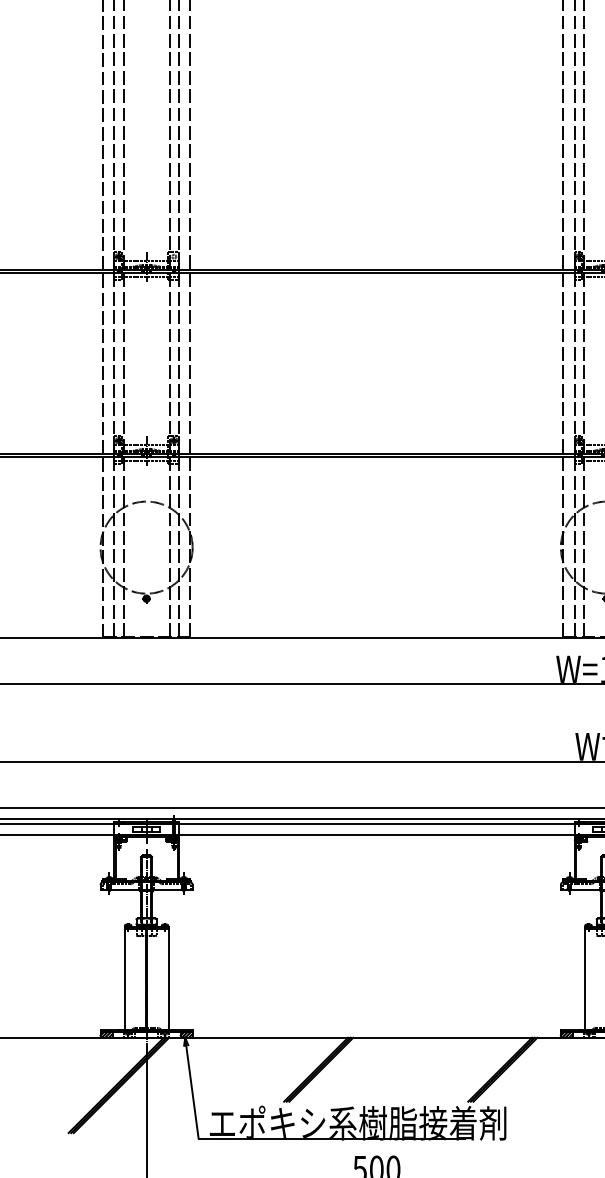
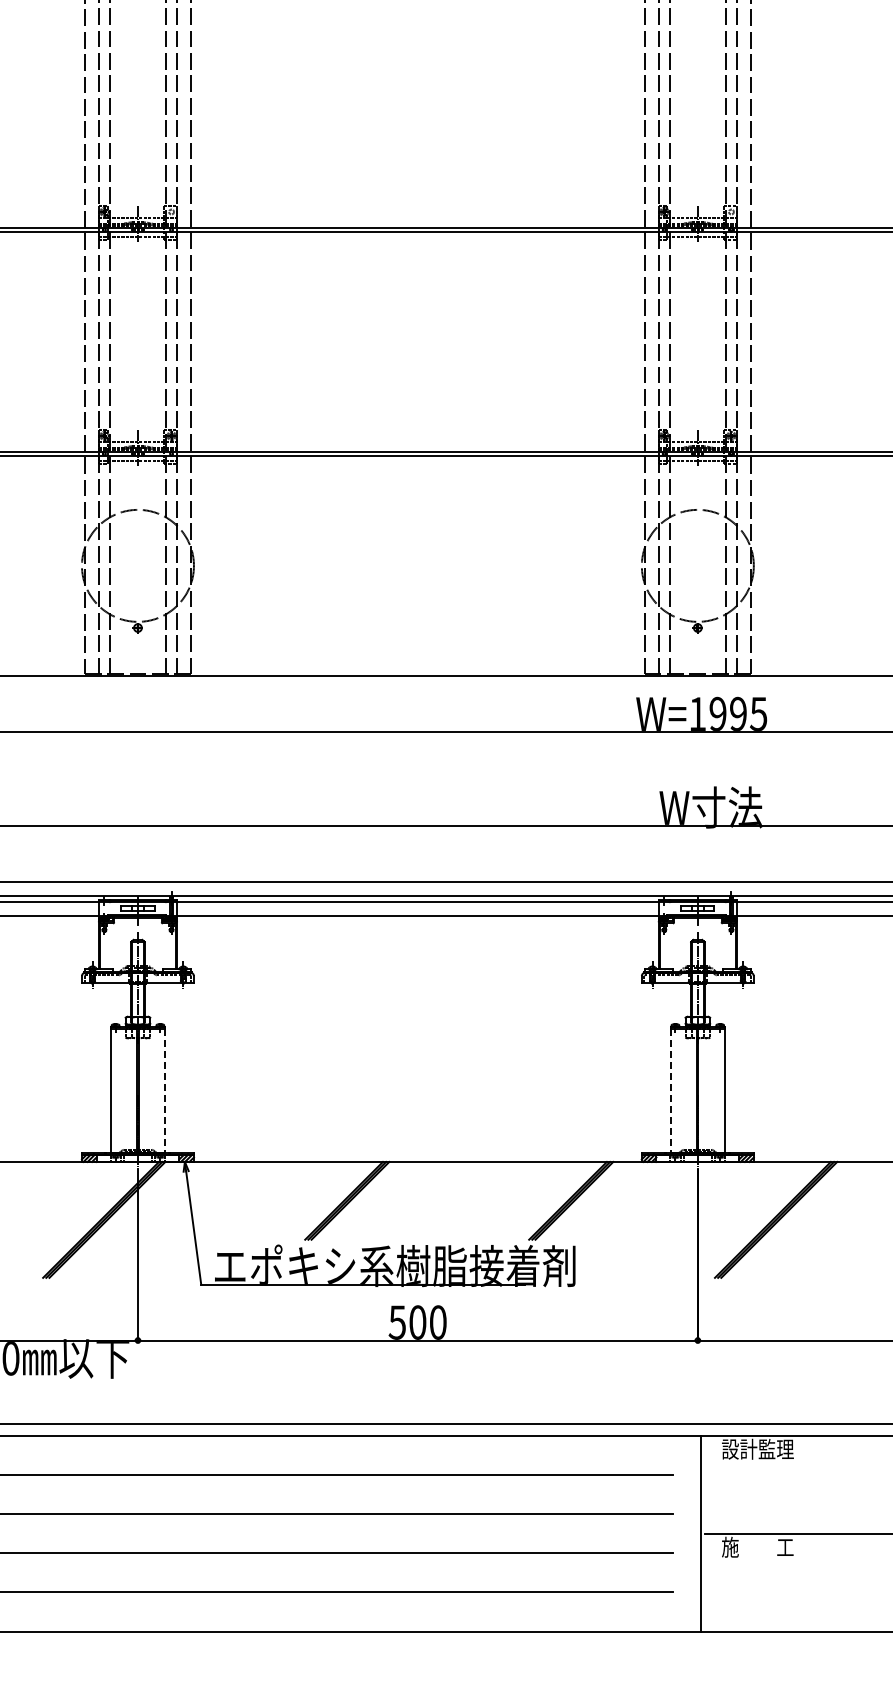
line: (168, 979) -> (164, 1091), solid -> dashed
line: (584, 979) -> (670, 1091), solid -> dashed

